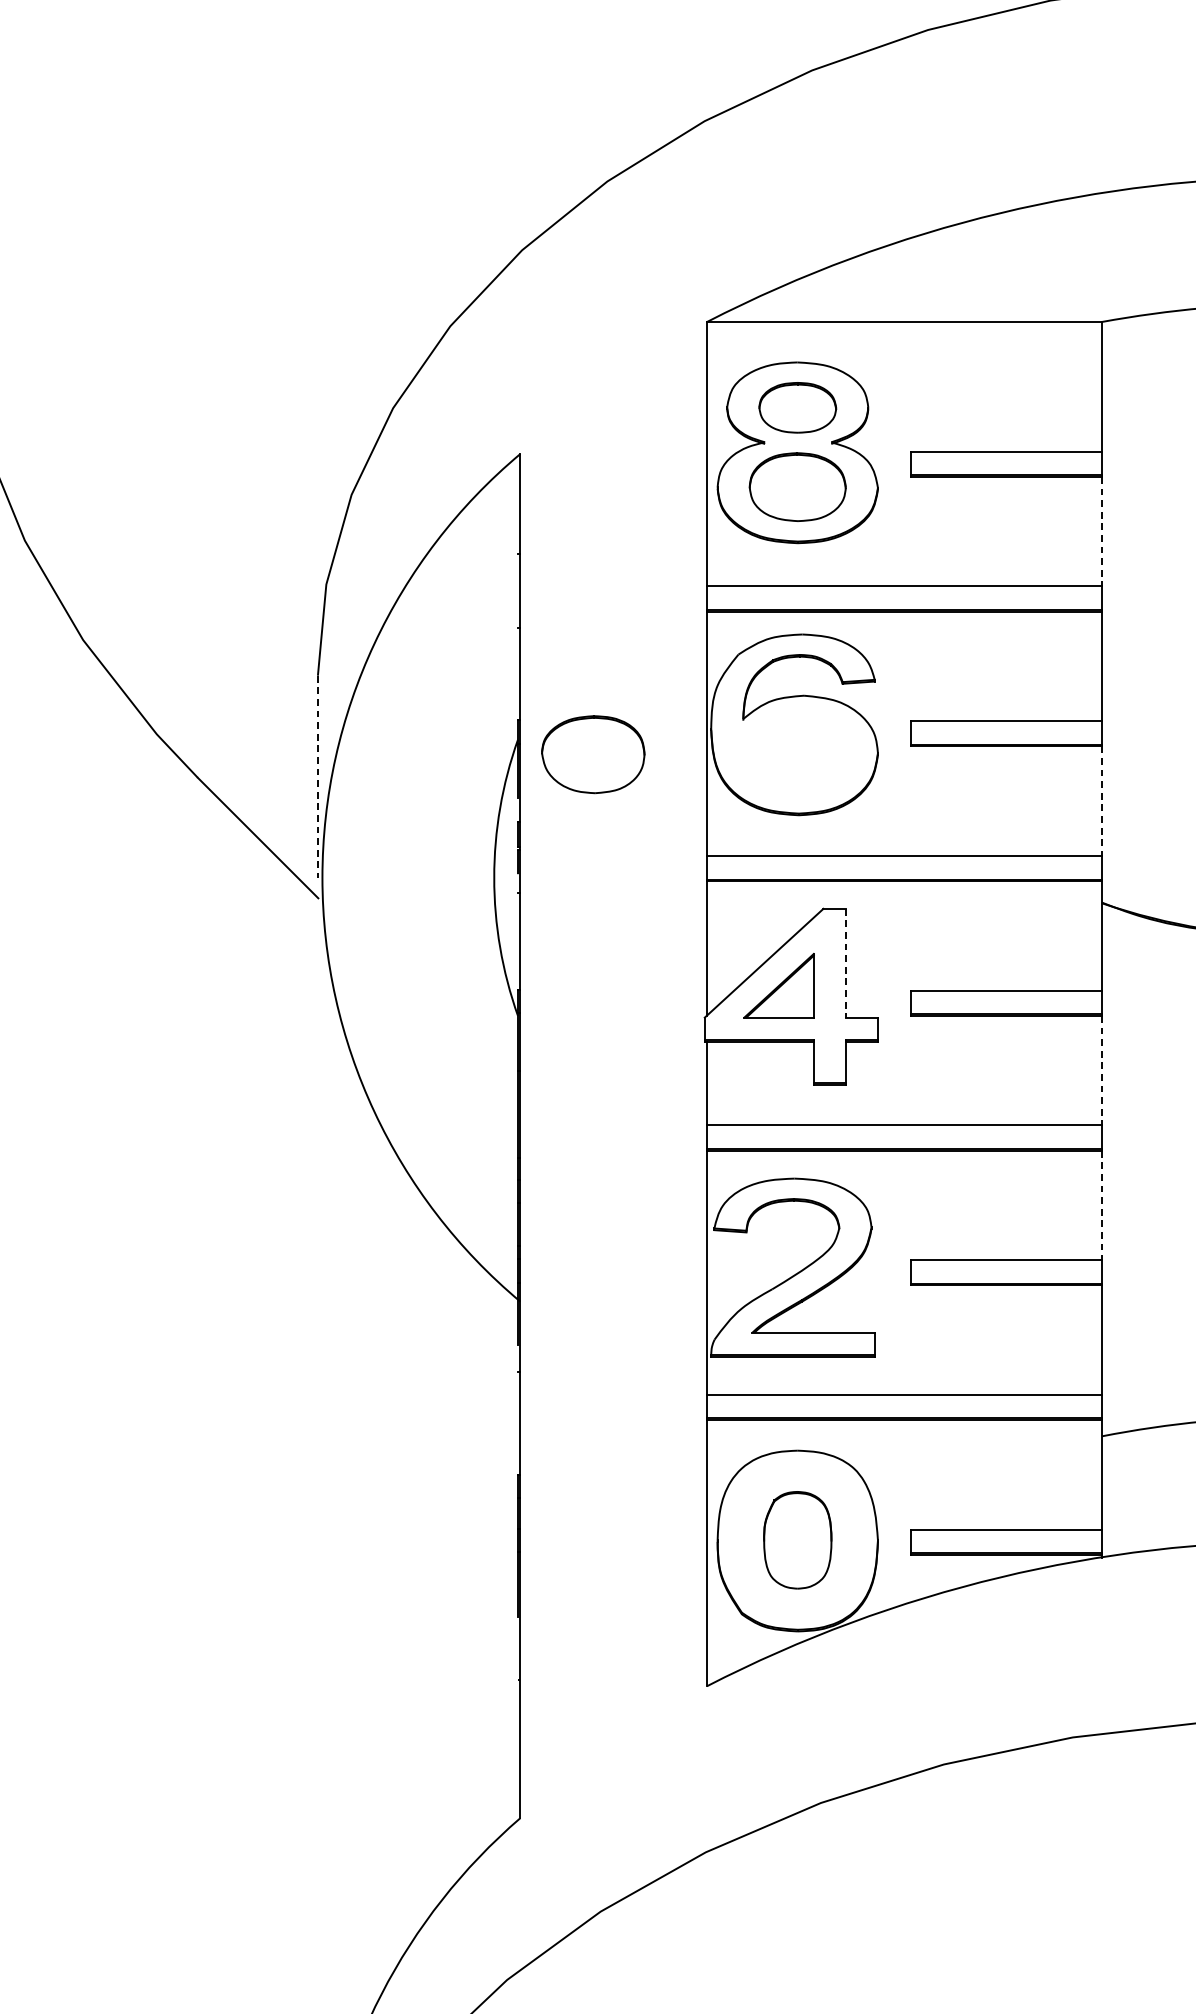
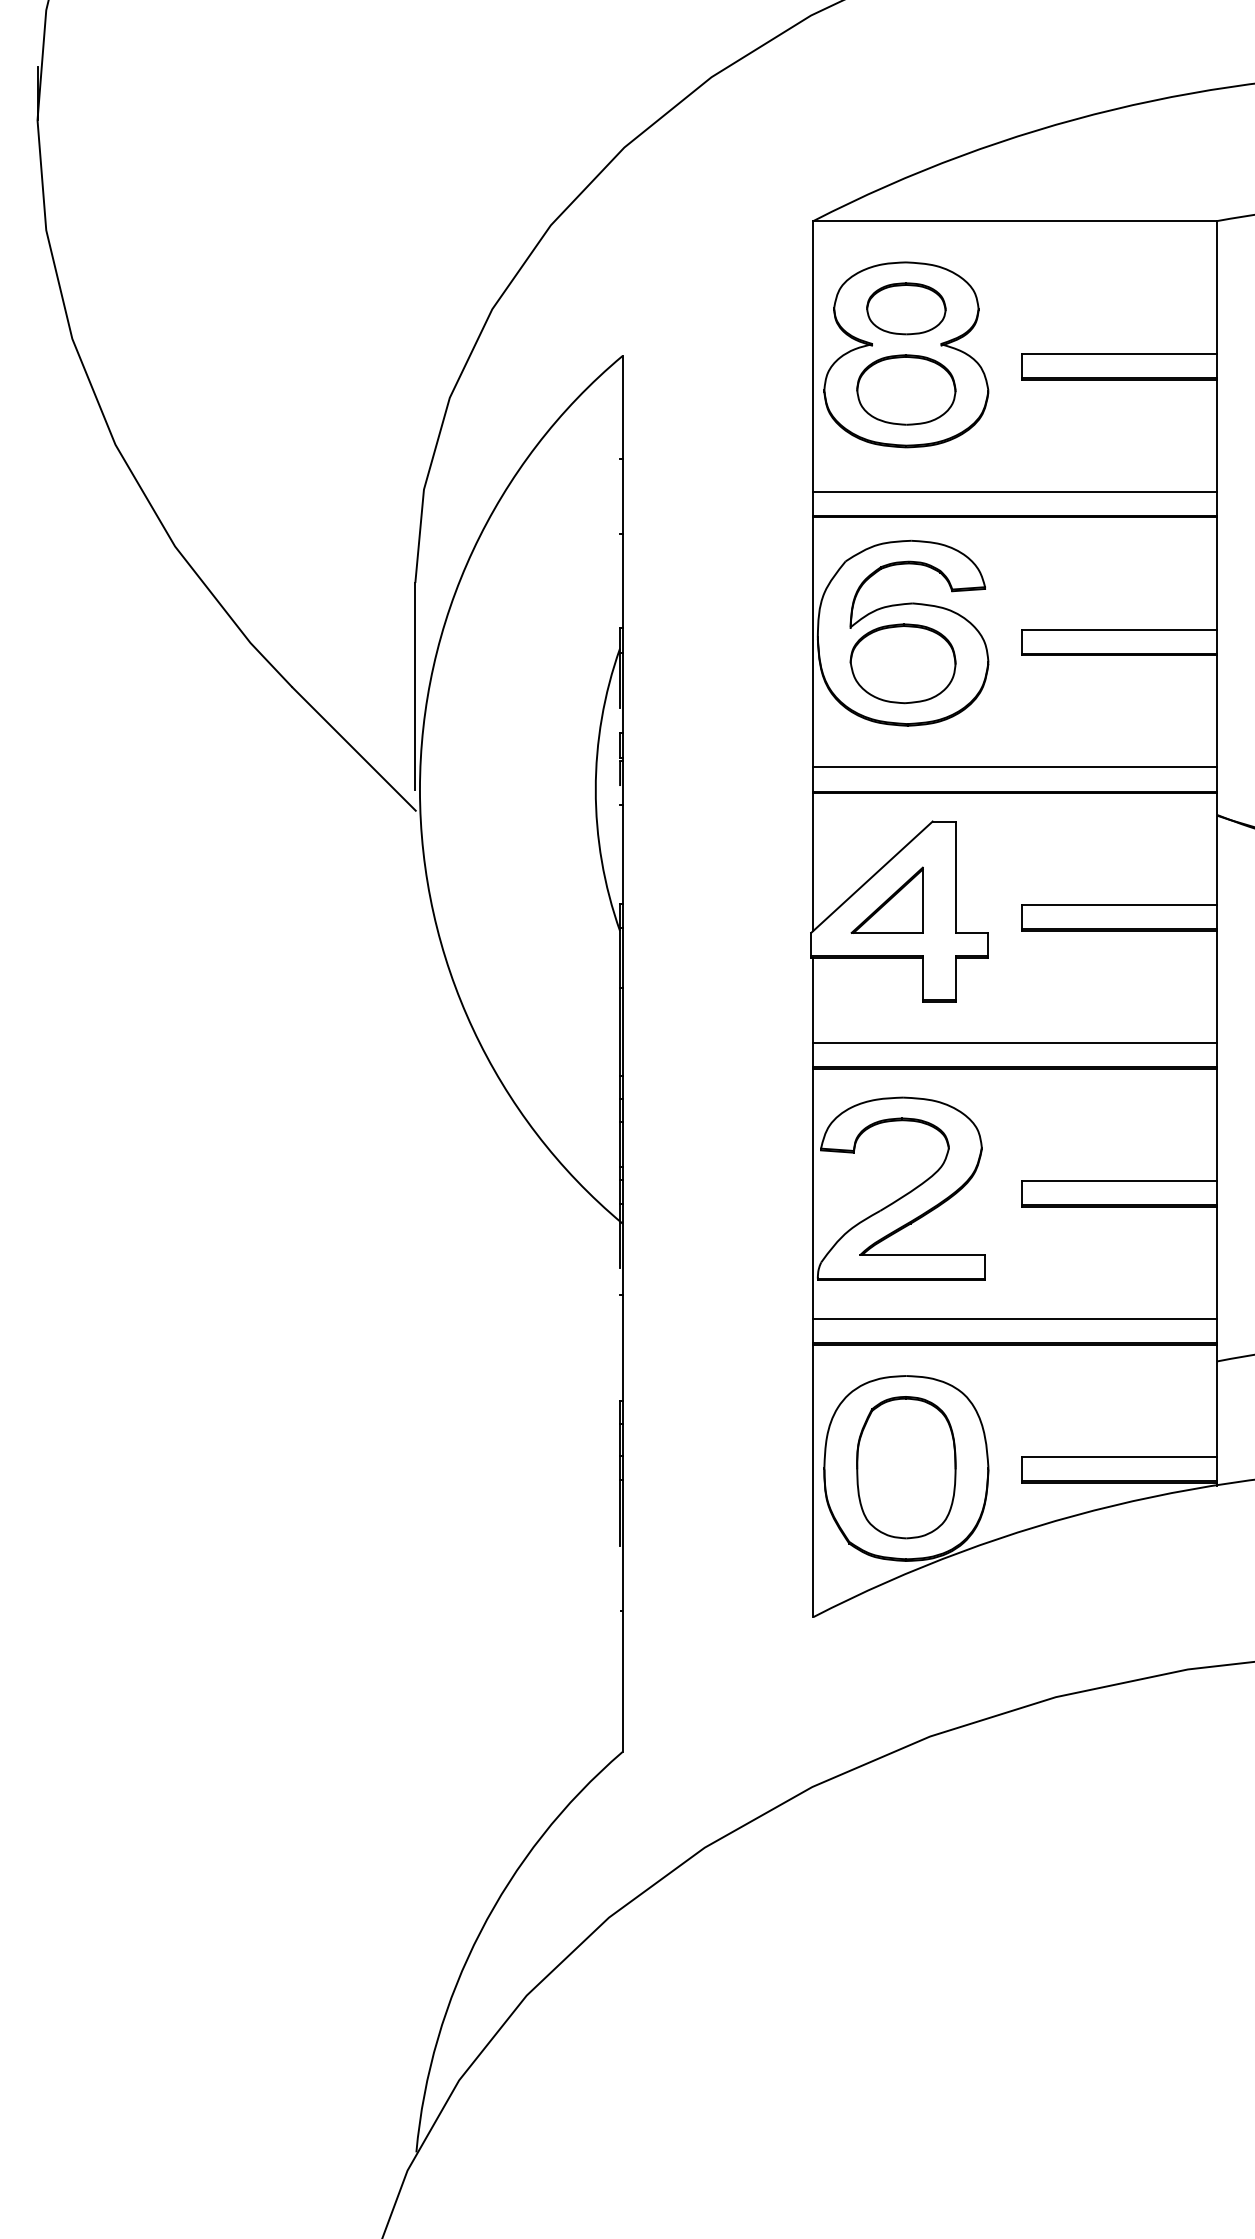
line: (1101, 532) -> (1217, 436), dashed -> solid
part: (592, 754) -> (902, 663), moved
line: (318, 776) -> (415, 686), dashed -> solid
line: (1101, 801) -> (1217, 711), dashed -> solid
line: (845, 963) -> (955, 877), dashed -> solid
line: (1101, 1071) -> (1217, 987), dashed -> solid
line: (1101, 1205) -> (1217, 1125), dashed -> solid
part: (797, 1540) -> (906, 1467), size x1.43

